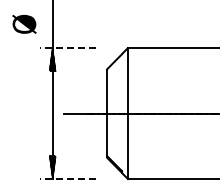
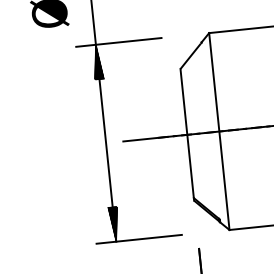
line: (67, 48) -> (118, 43), dashed -> solid
line: (67, 178) -> (138, 238), dashed -> solid

